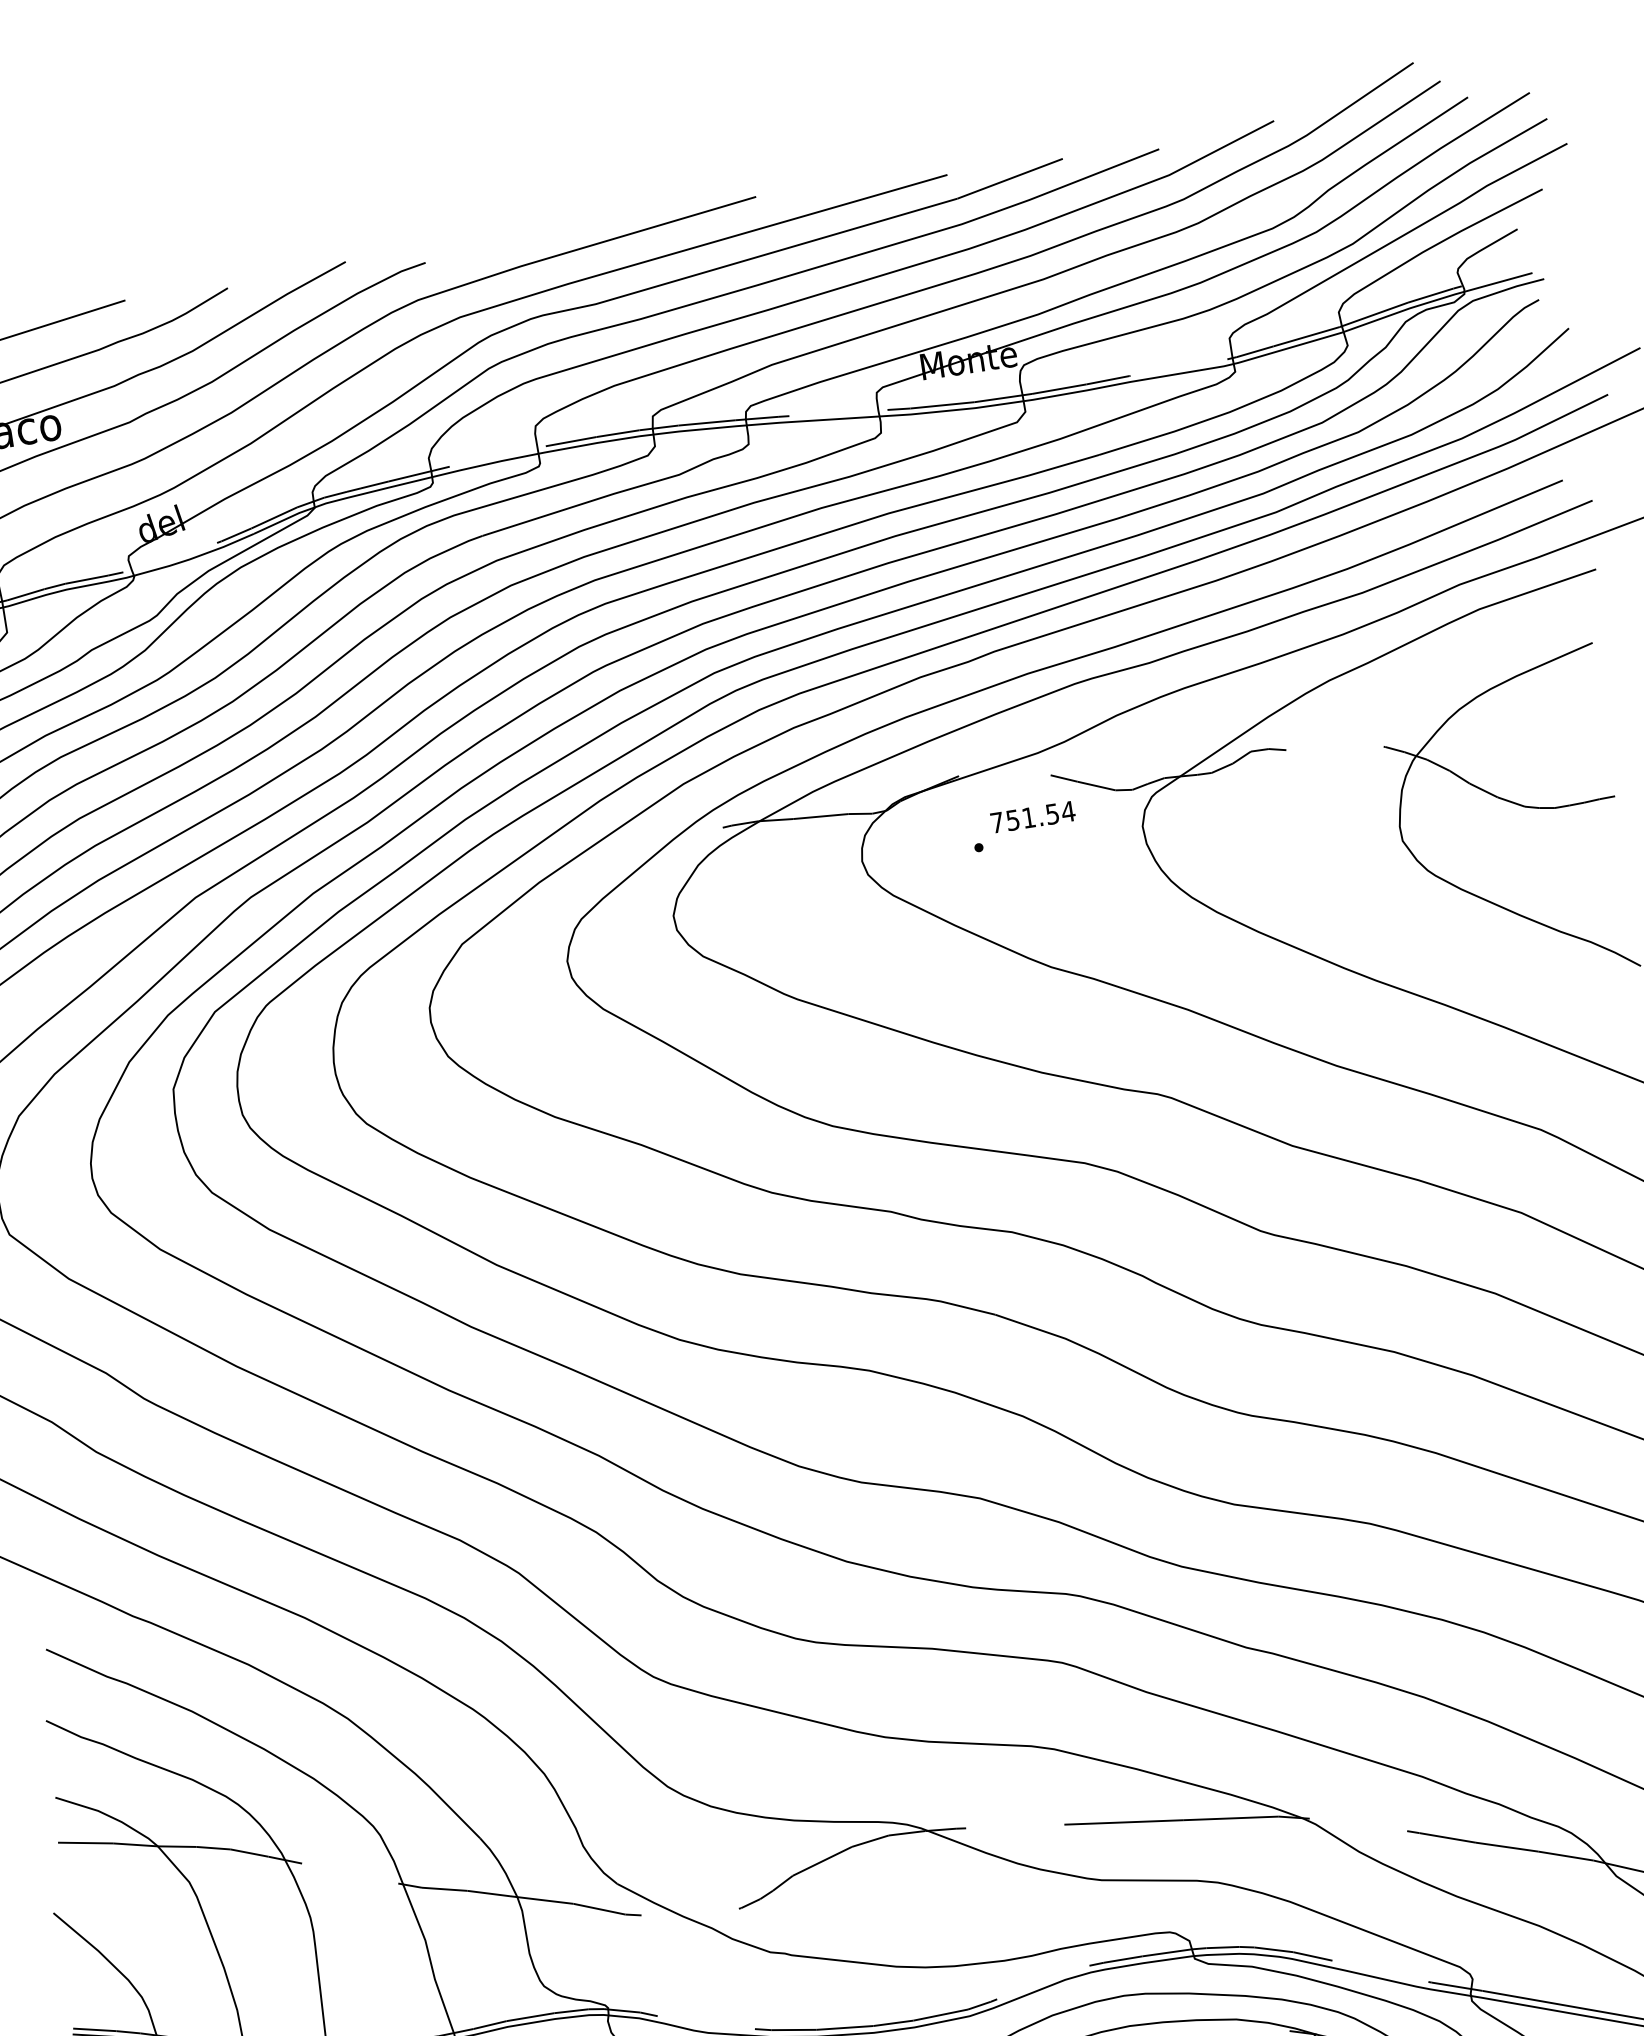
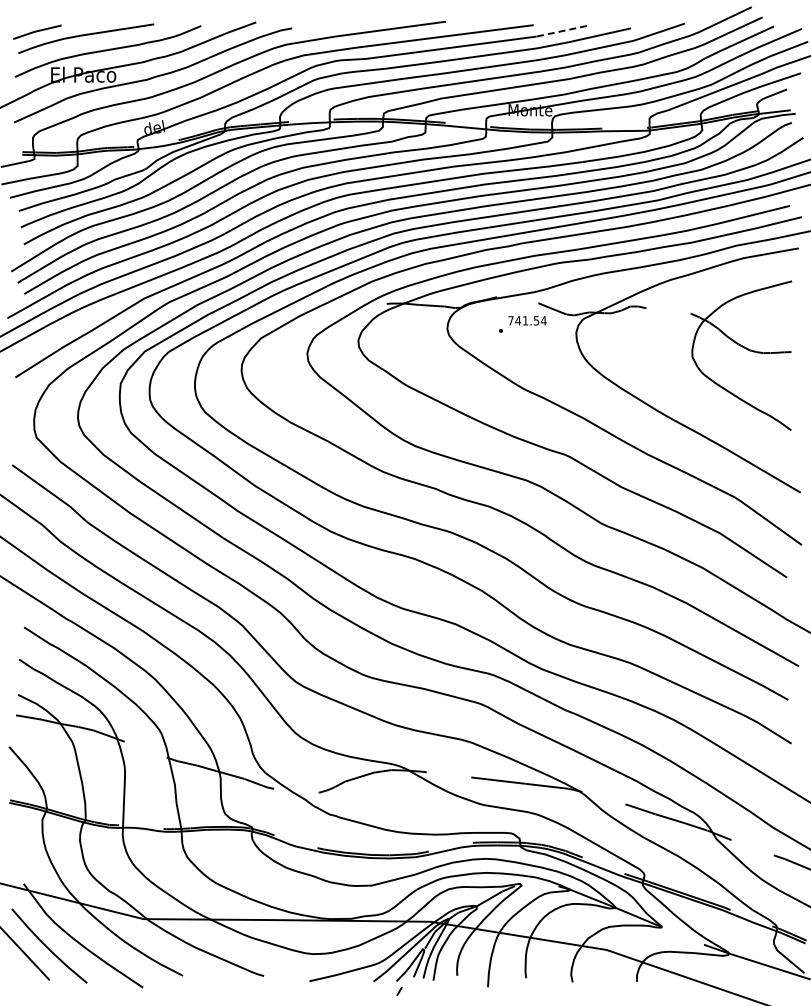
line: (1009, 179) -> (561, 31), solid -> dashed
text: (1013, 819) -> (518, 320), 751.54 -> 741.54

